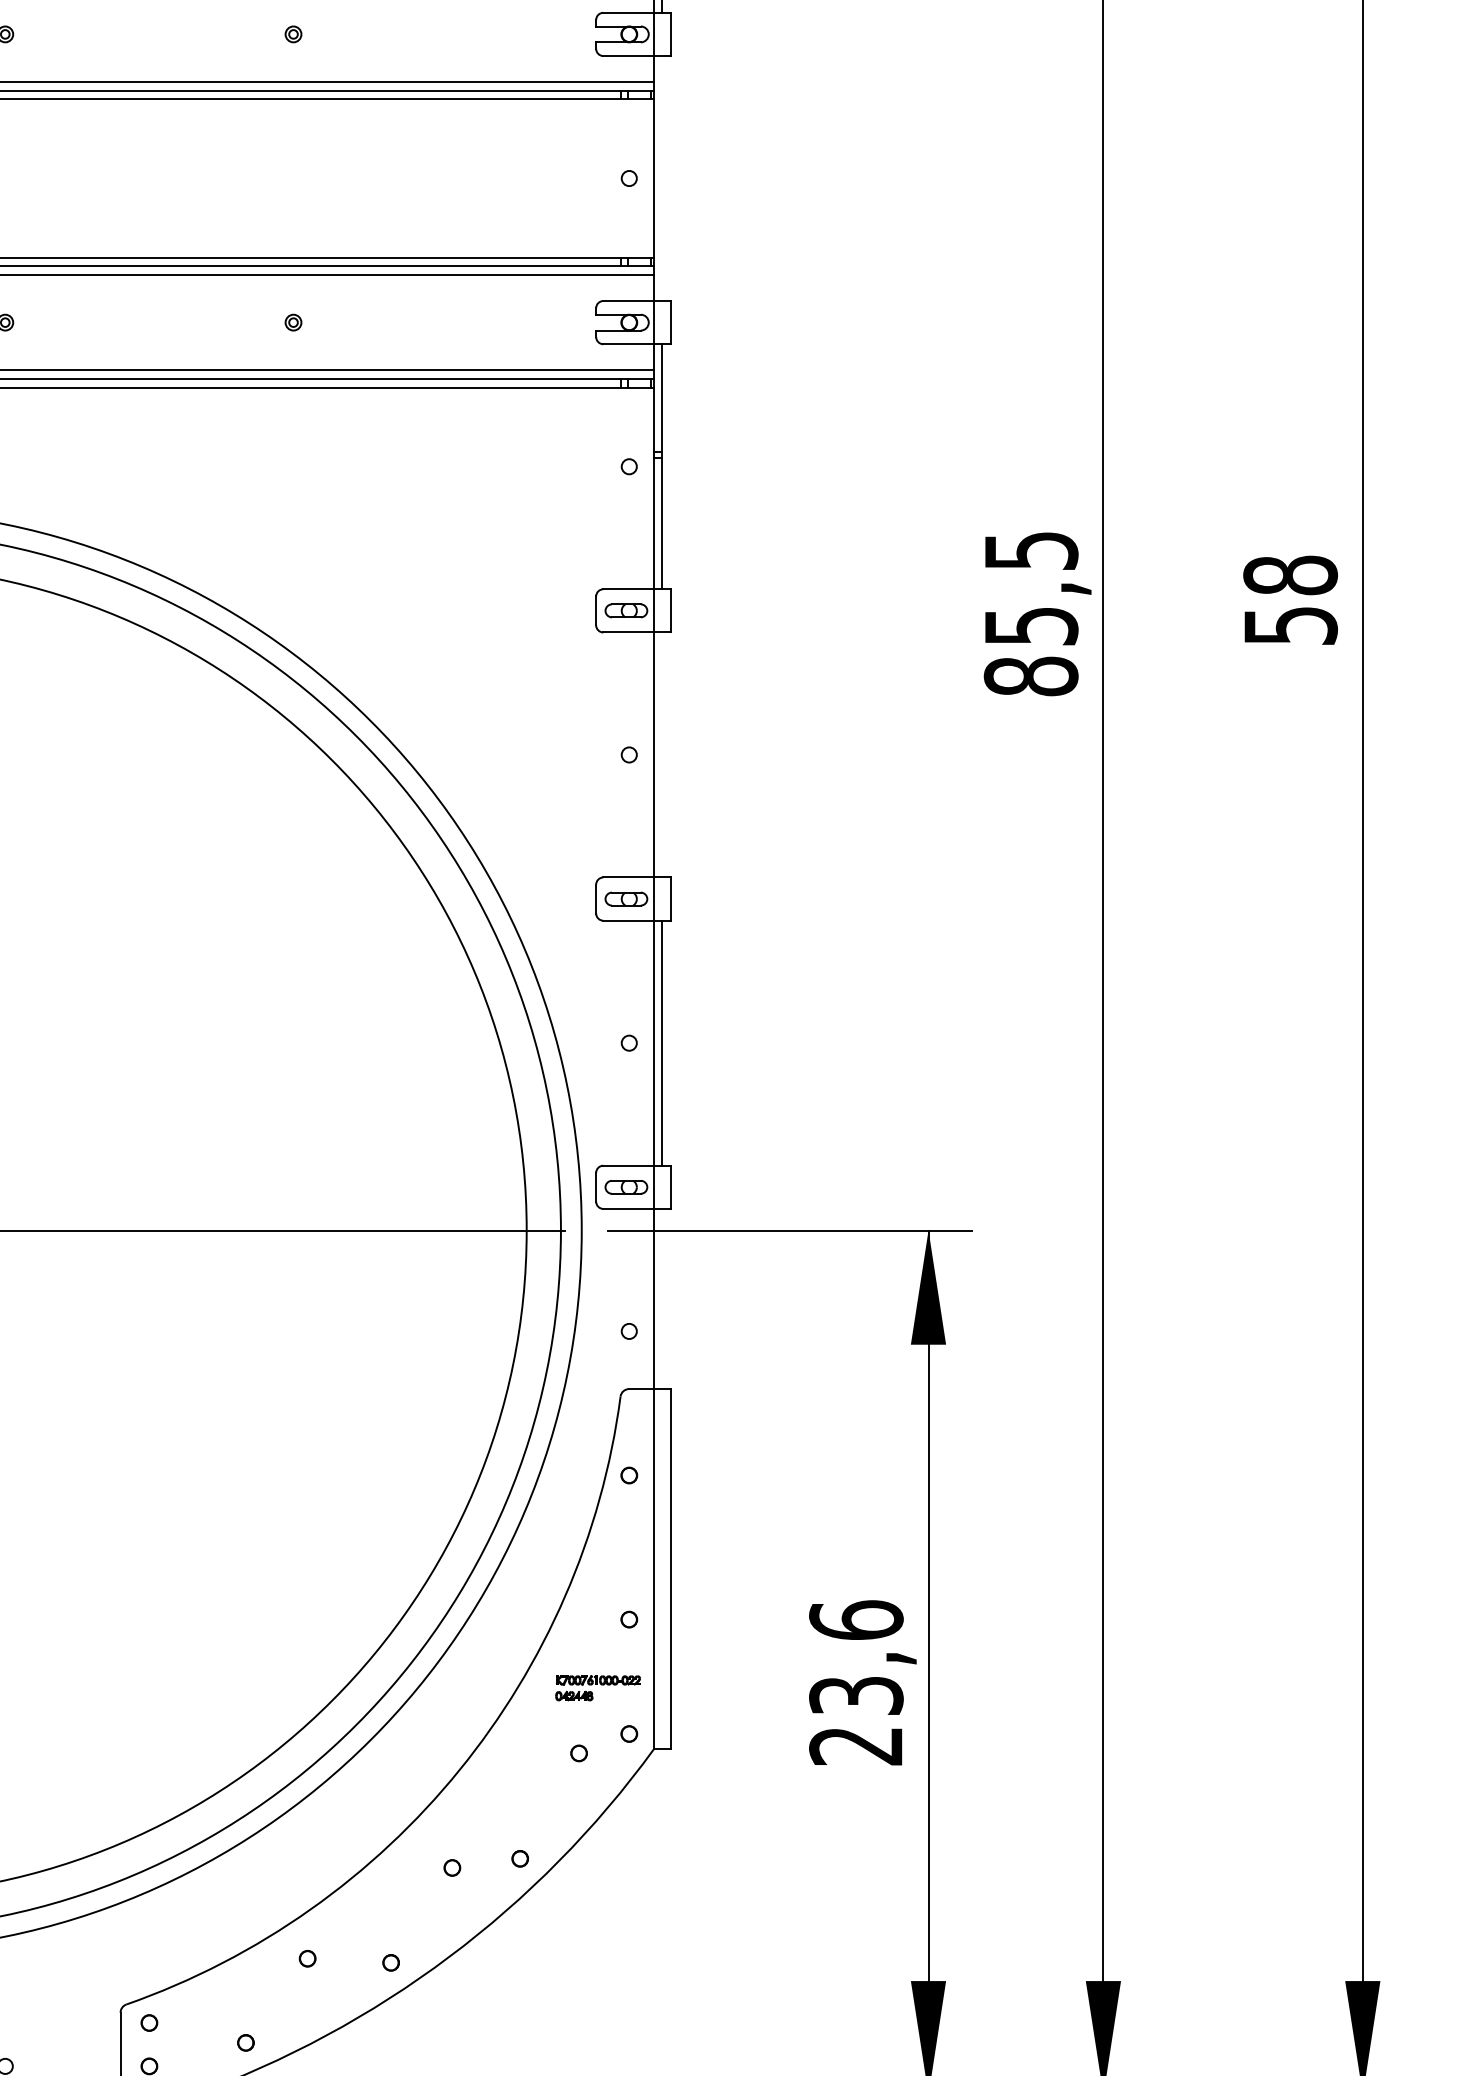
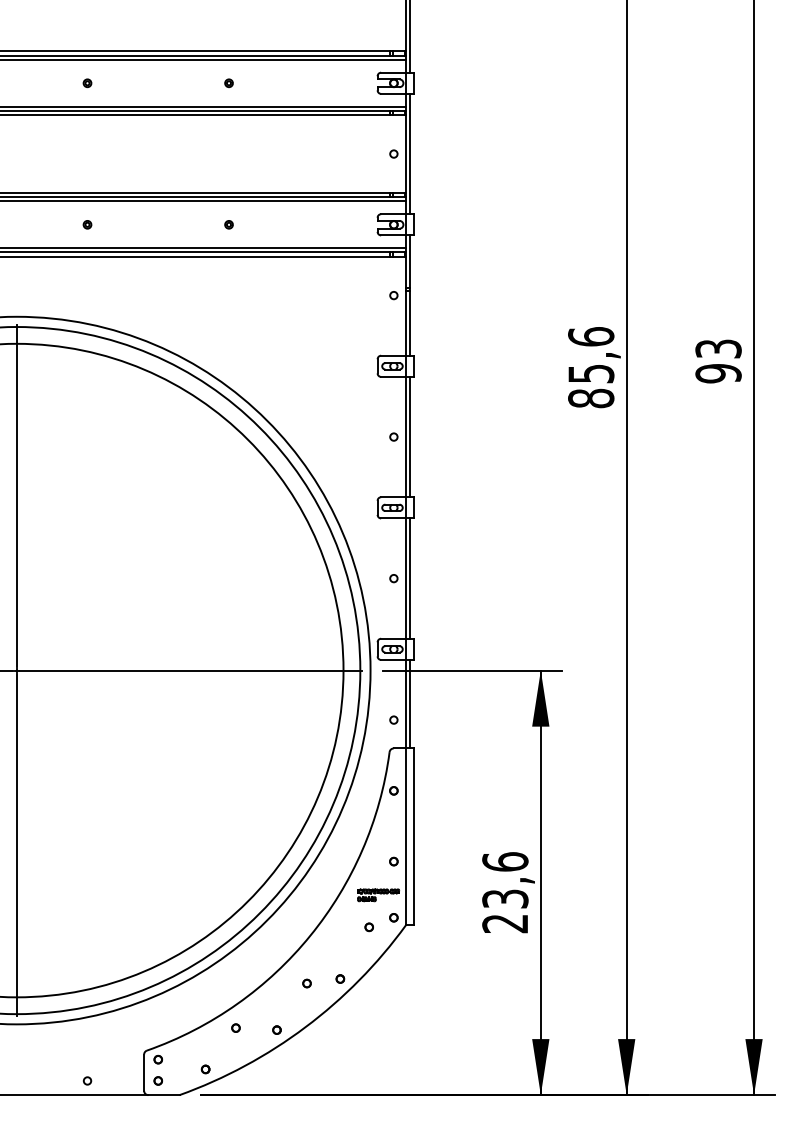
line: (663, 177) -> (410, 153), added
text: (1031, 550) -> (591, 336), 85,5 -> 85,6
text: (1290, 601) -> (718, 361), 58 -> 93
line: (663, 753) -> (410, 436), added
line: (663, 1297) -> (410, 703), added

